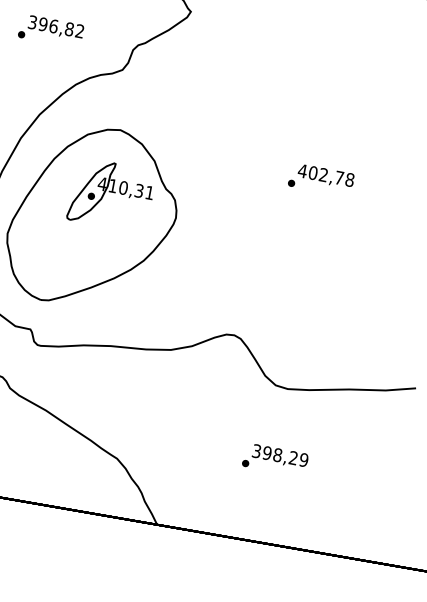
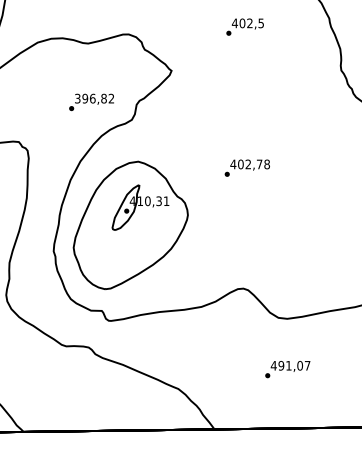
text: (50, 31) -> (91, 102), moved
text: (320, 178) -> (246, 167), moved
text: (280, 455) -> (290, 365), 398,29 -> 491,07

